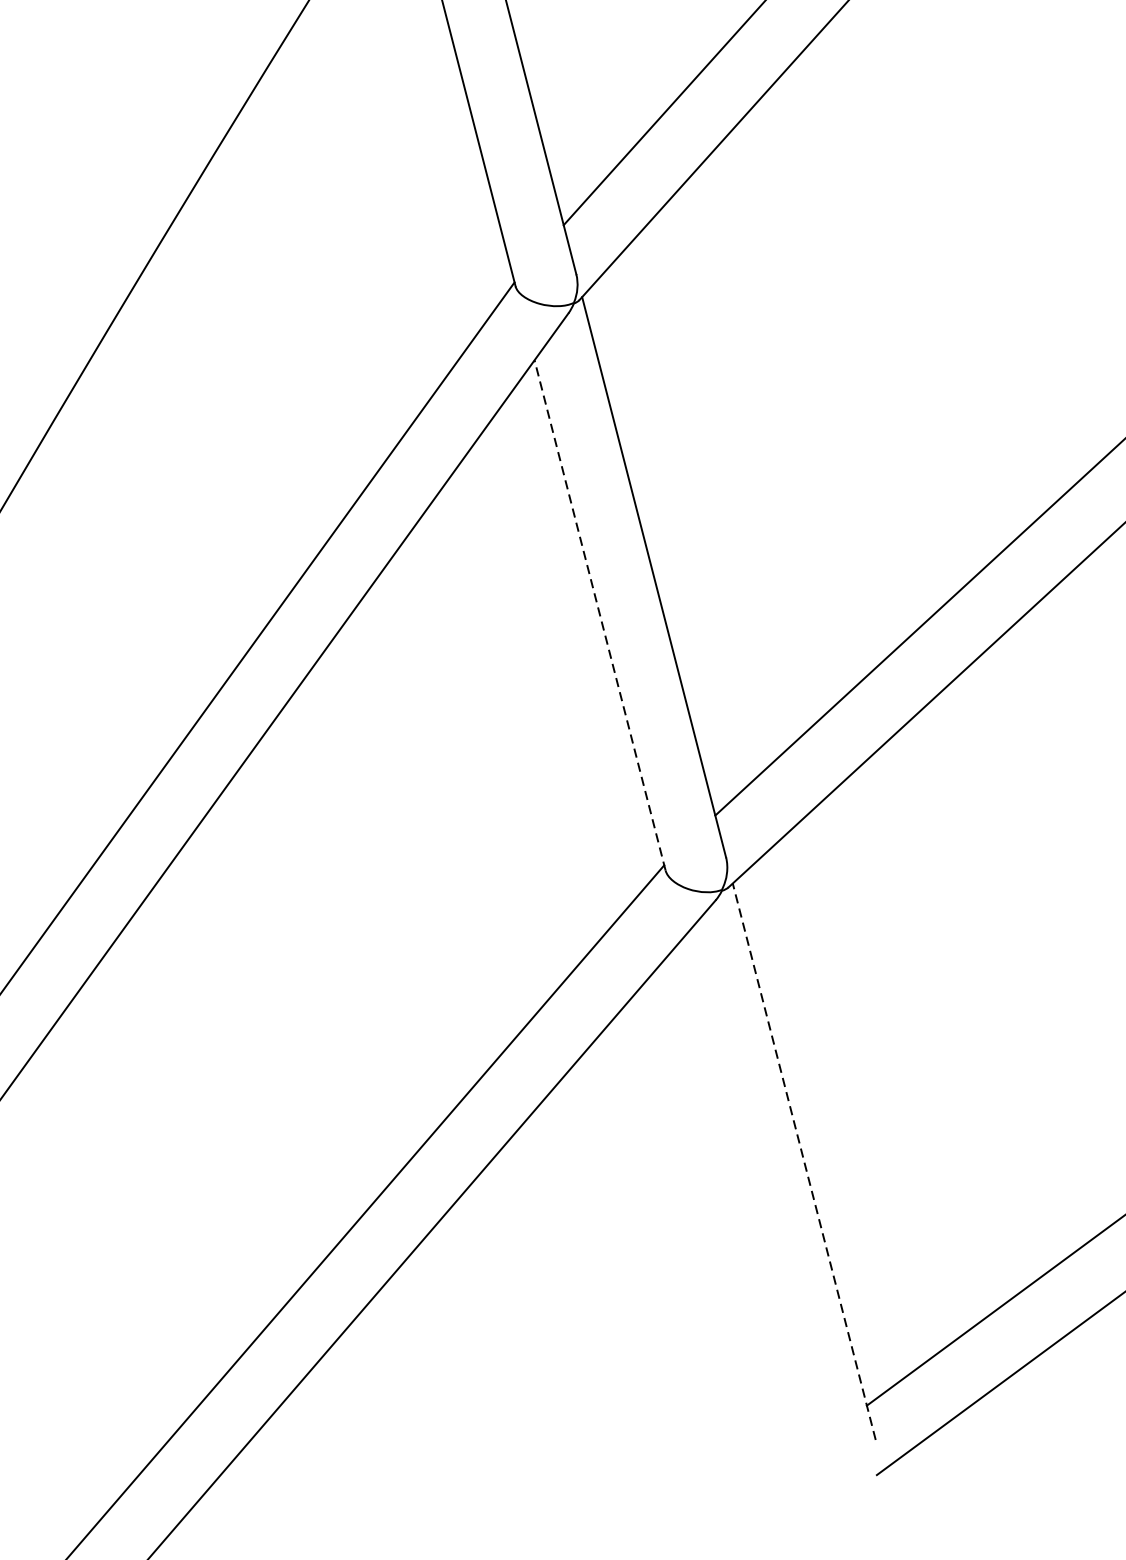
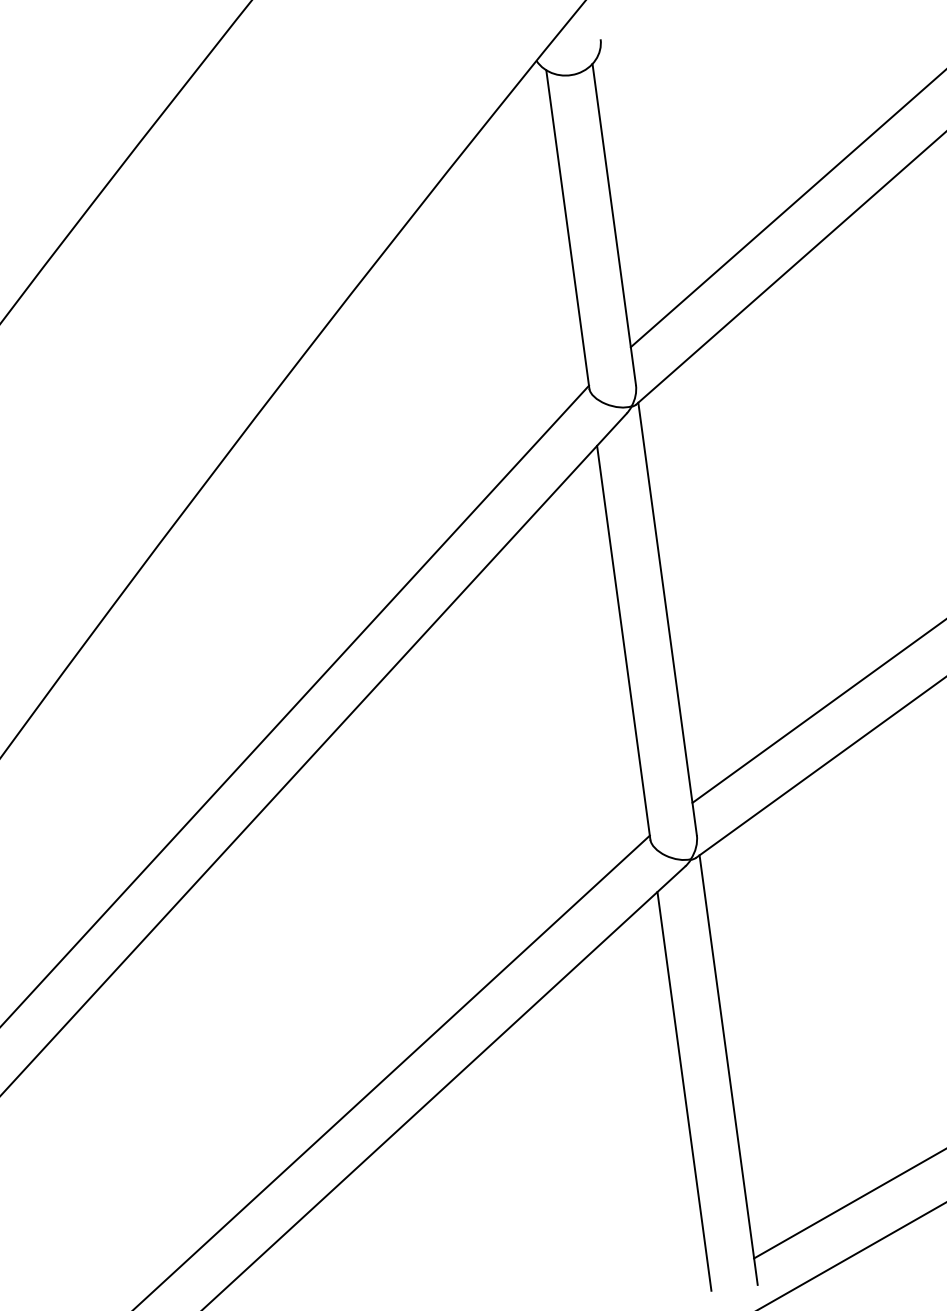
line: (599, 615) -> (623, 642), dashed -> solid
line: (804, 1162) -> (728, 1070), dashed -> solid
line: (749, 1196) -> (684, 1091), added

